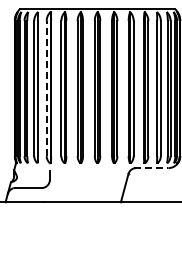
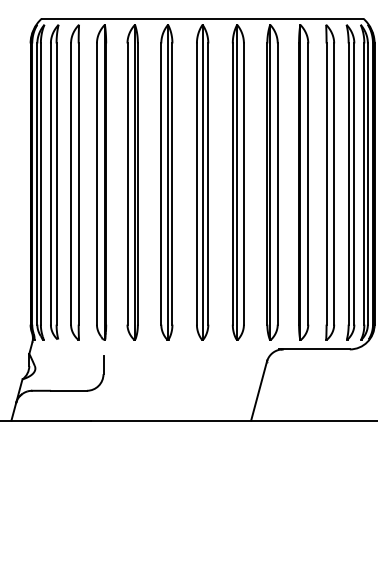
line: (46, 88) -> (96, 183), dashed -> solid
line: (151, 168) -> (314, 350), dashed -> solid

